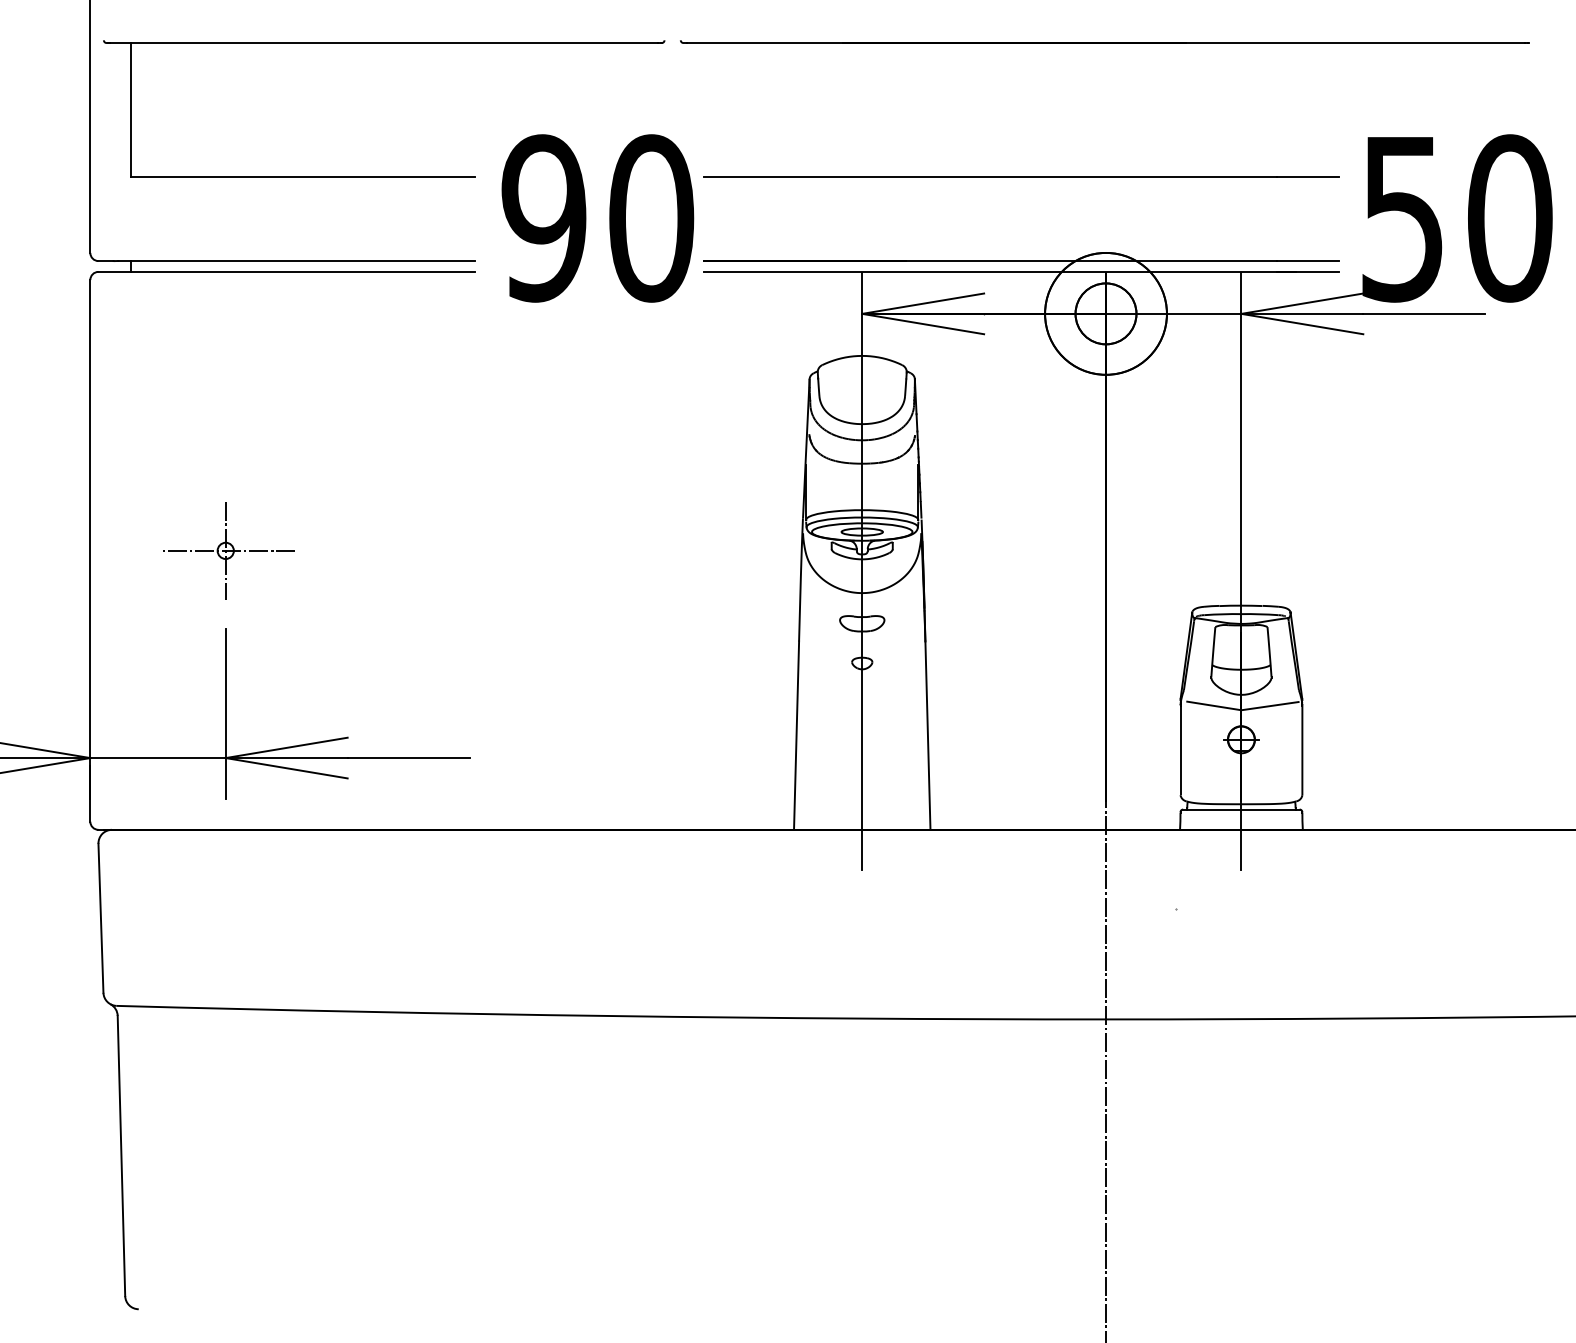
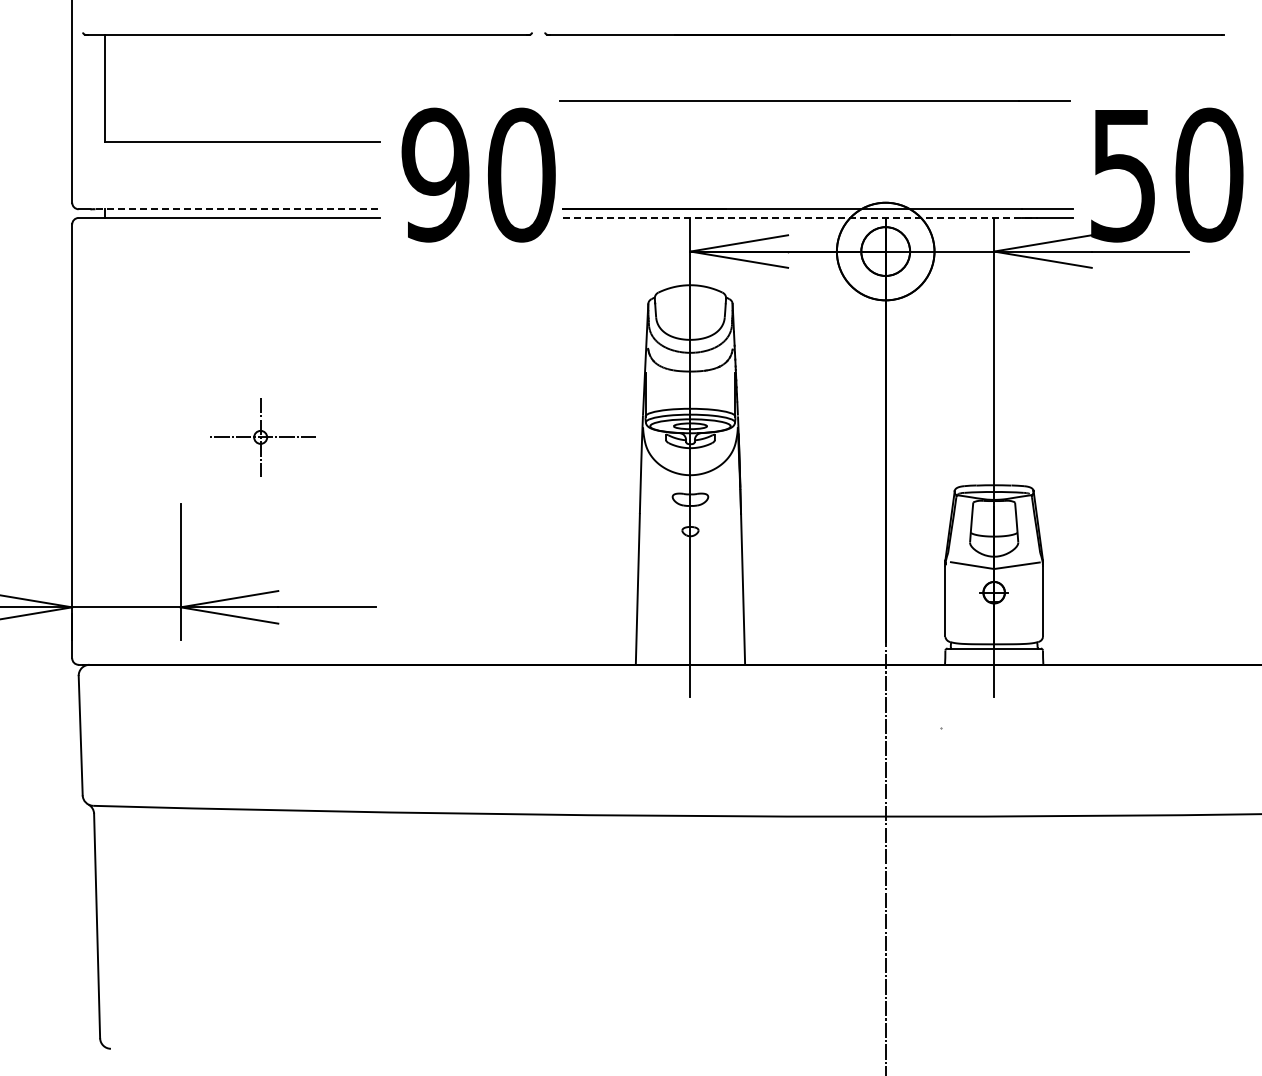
line: (1020, 176) -> (814, 100), moved
line: (297, 261) -> (238, 209), solid -> dashed
line: (1000, 271) -> (801, 217), solid -> dashed
part: (228, 551) -> (262, 437), moved

